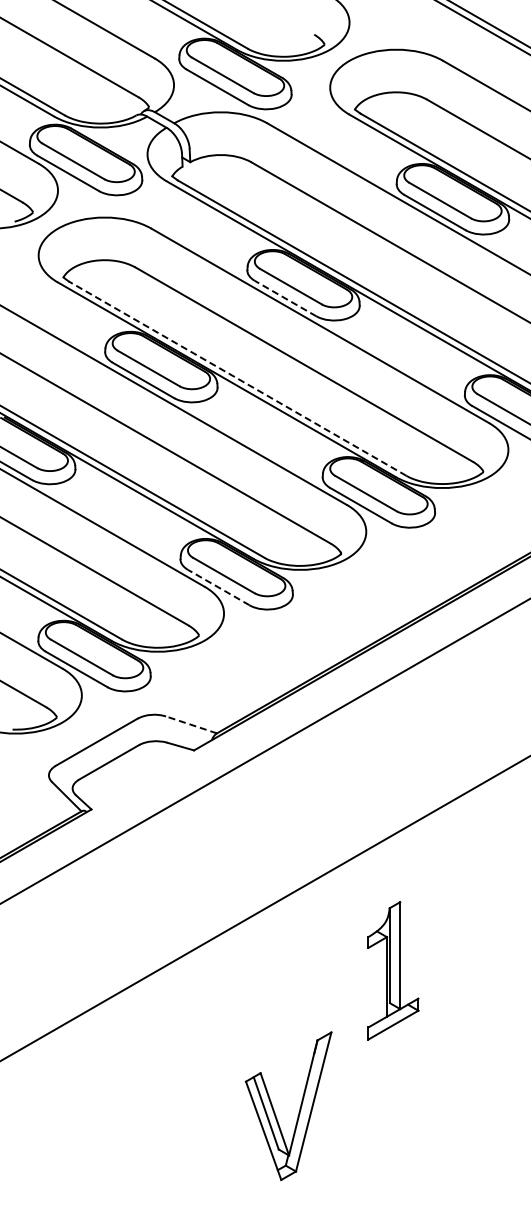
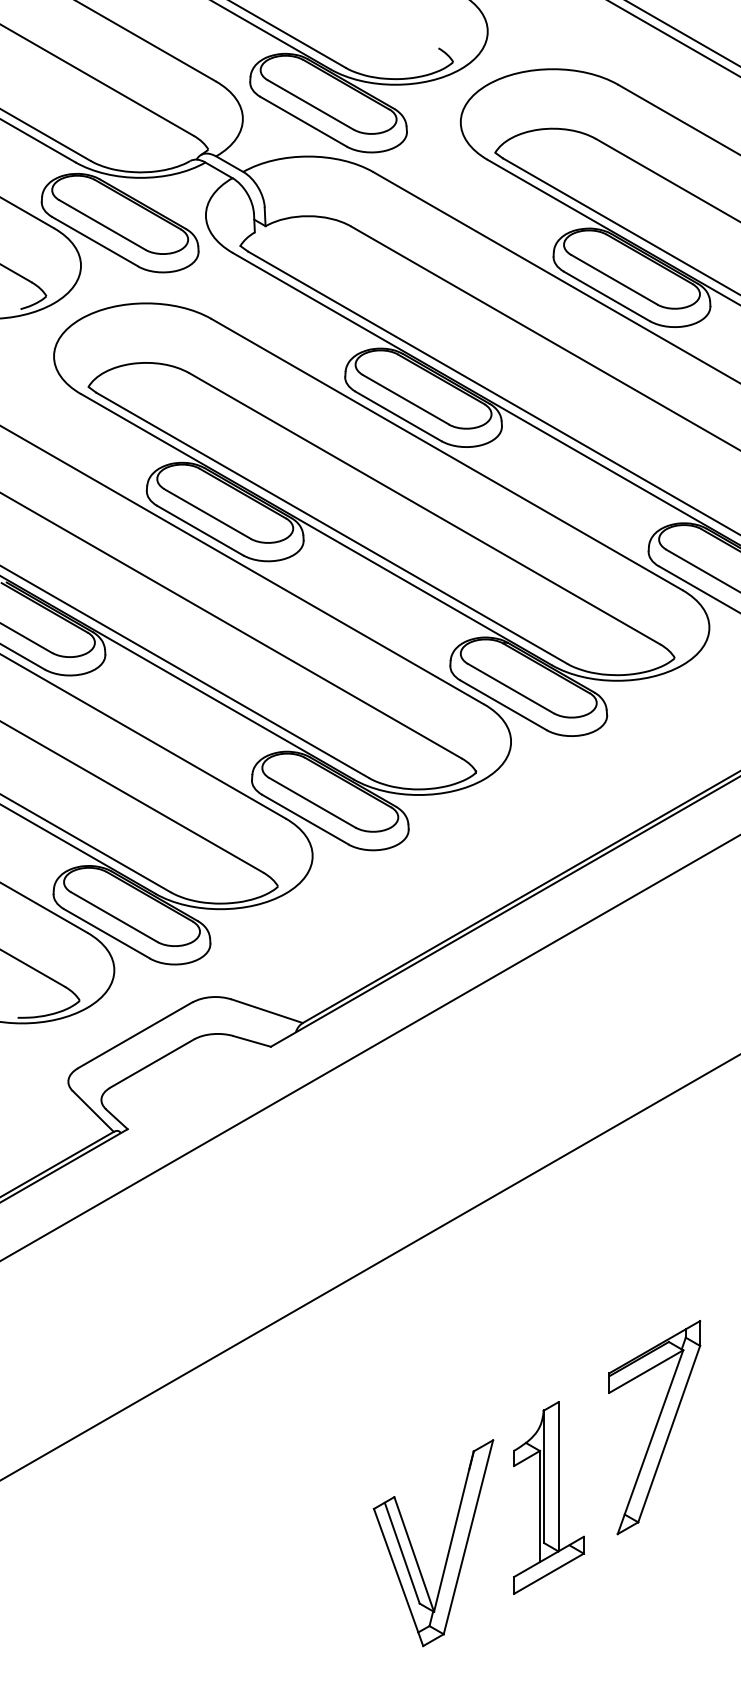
line: (285, 298) -> (398, 416), dashed -> solid
line: (237, 378) -> (331, 527), dashed -> solid
line: (218, 587) -> (304, 819), dashed -> solid
line: (191, 724) -> (267, 1010), dashed -> solid
part: (393, 970) -> (549, 1497), moved
part: (468, 1023) -> (653, 1427), added
part: (299, 1108) -> (448, 1546), moved

